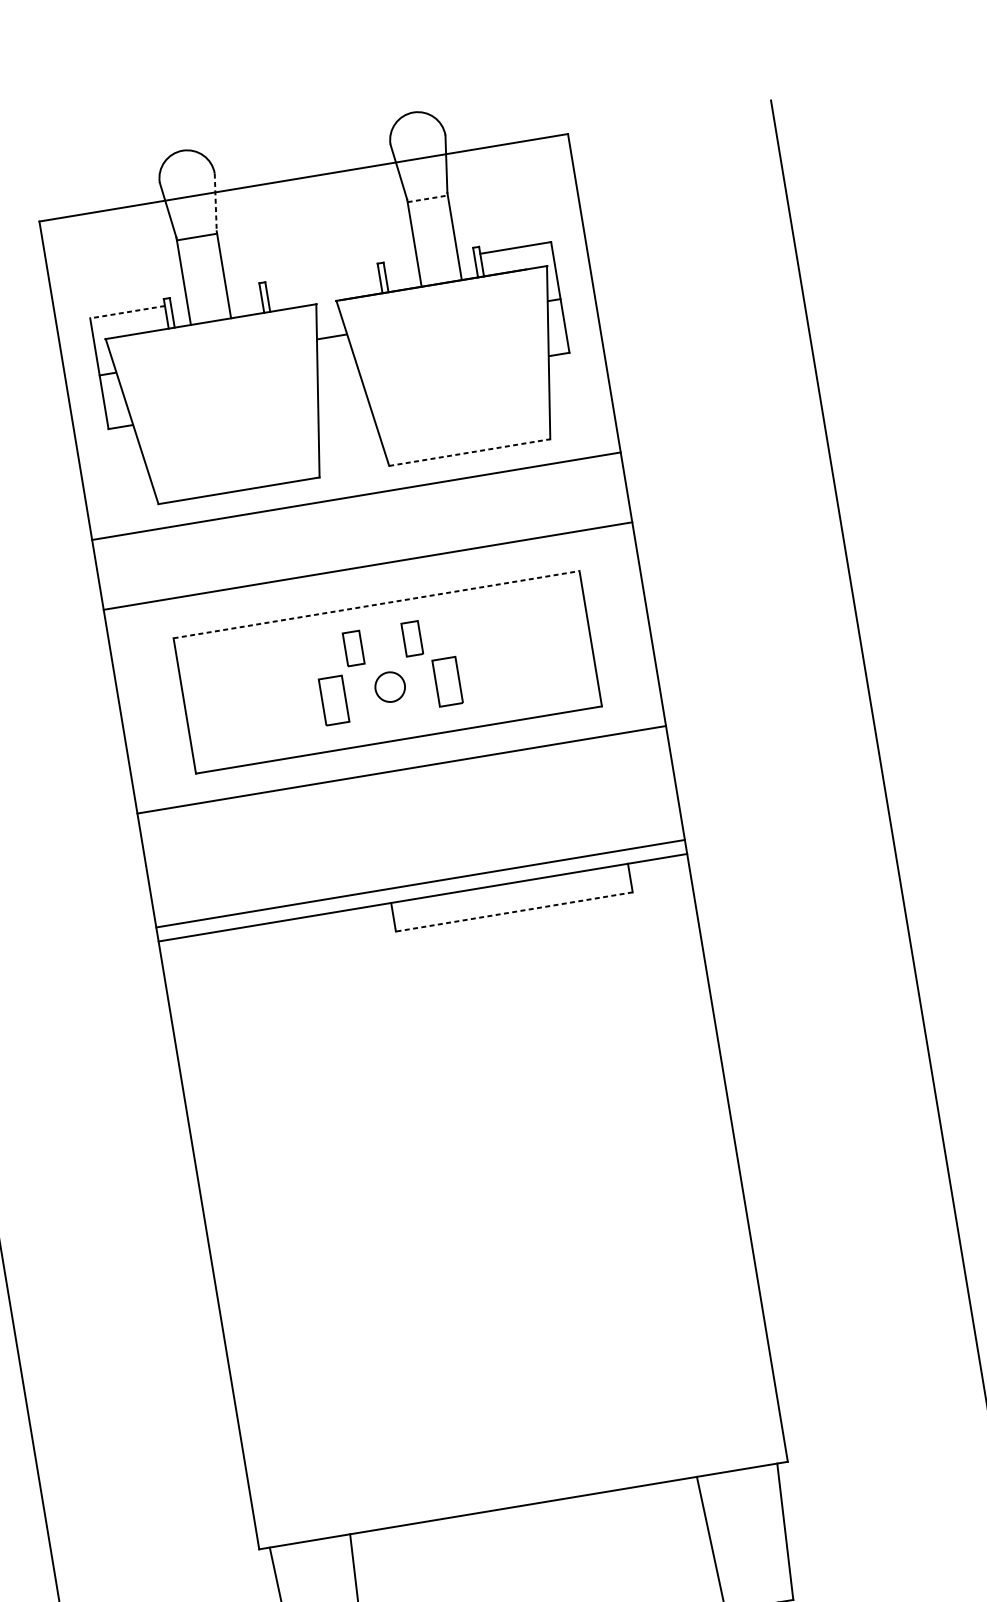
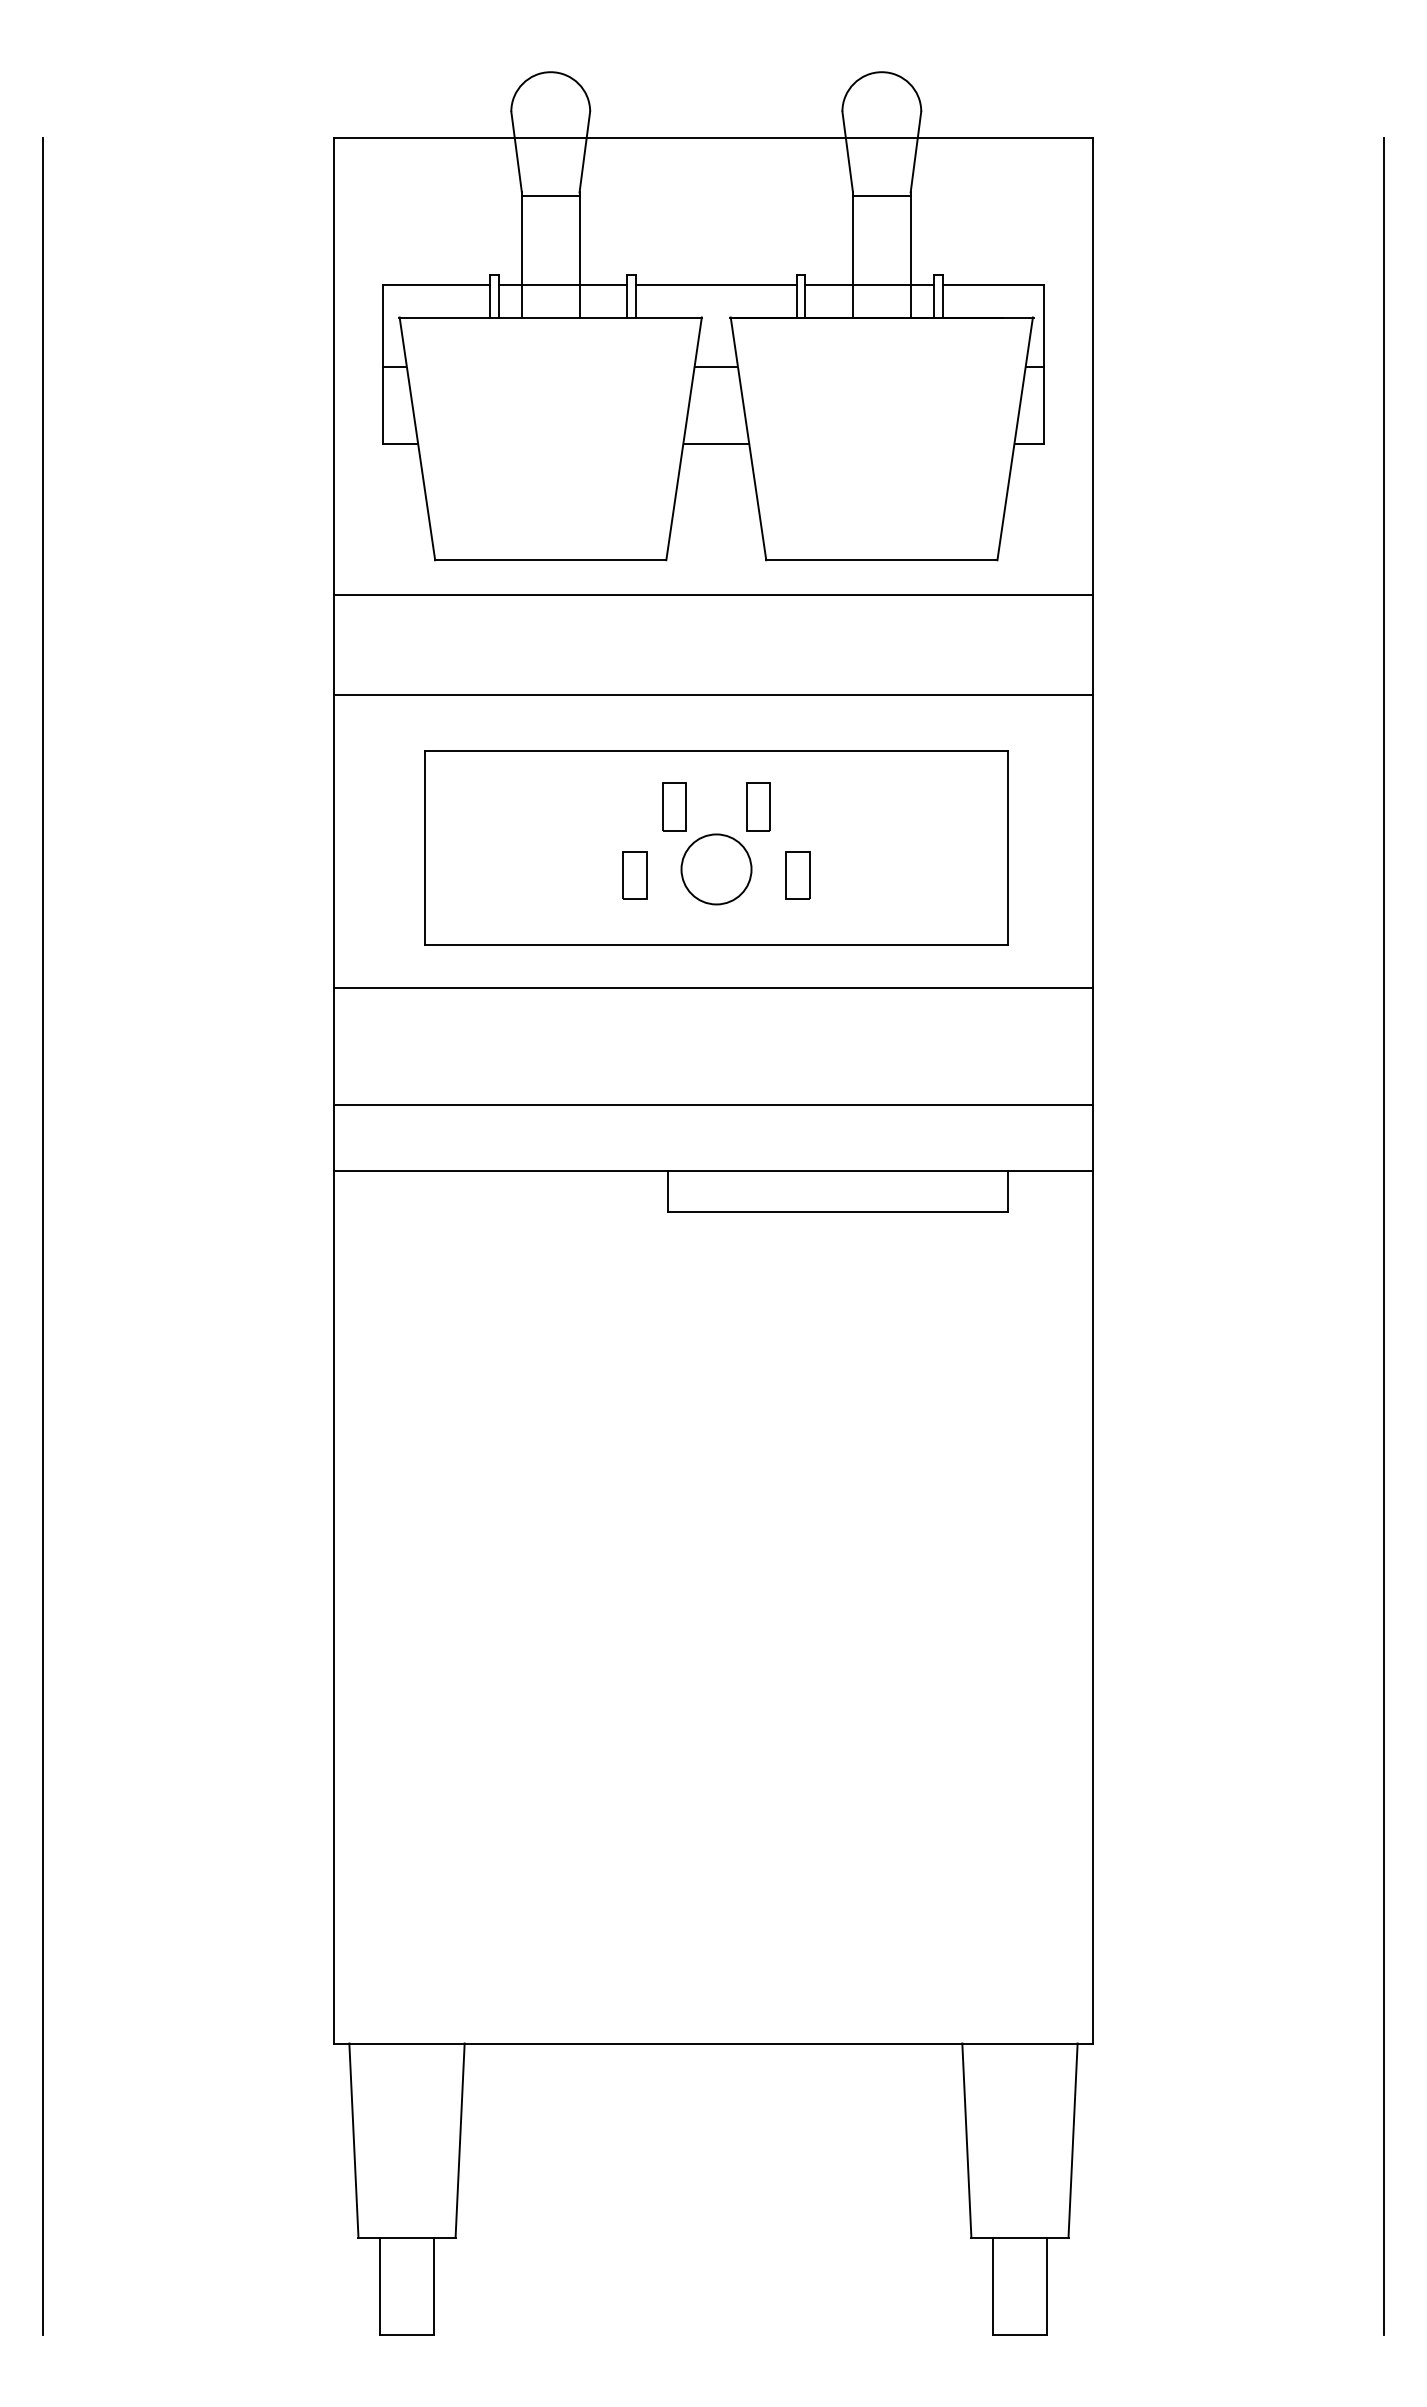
line: (427, 199) -> (881, 196), dashed -> solid
line: (215, 202) -> (584, 152), dashed -> solid
line: (429, 261) -> (869, 284), added
line: (322, 279) -> (715, 284), added
line: (215, 297) -> (562, 284), added
line: (127, 311) -> (436, 284), dashed -> solid
line: (340, 390) -> (715, 443), added
line: (469, 452) -> (881, 560), dashed -> solid
line: (377, 604) -> (717, 751), dashed -> solid
part: (447, 682) -> (797, 875), size x0.71
circle: (390, 687) -> (716, 869), size x1.67
part: (333, 700) -> (634, 875), size x0.71
line: (420, 884) -> (713, 1105), moved
line: (514, 912) -> (837, 1212), dashed -> solid

